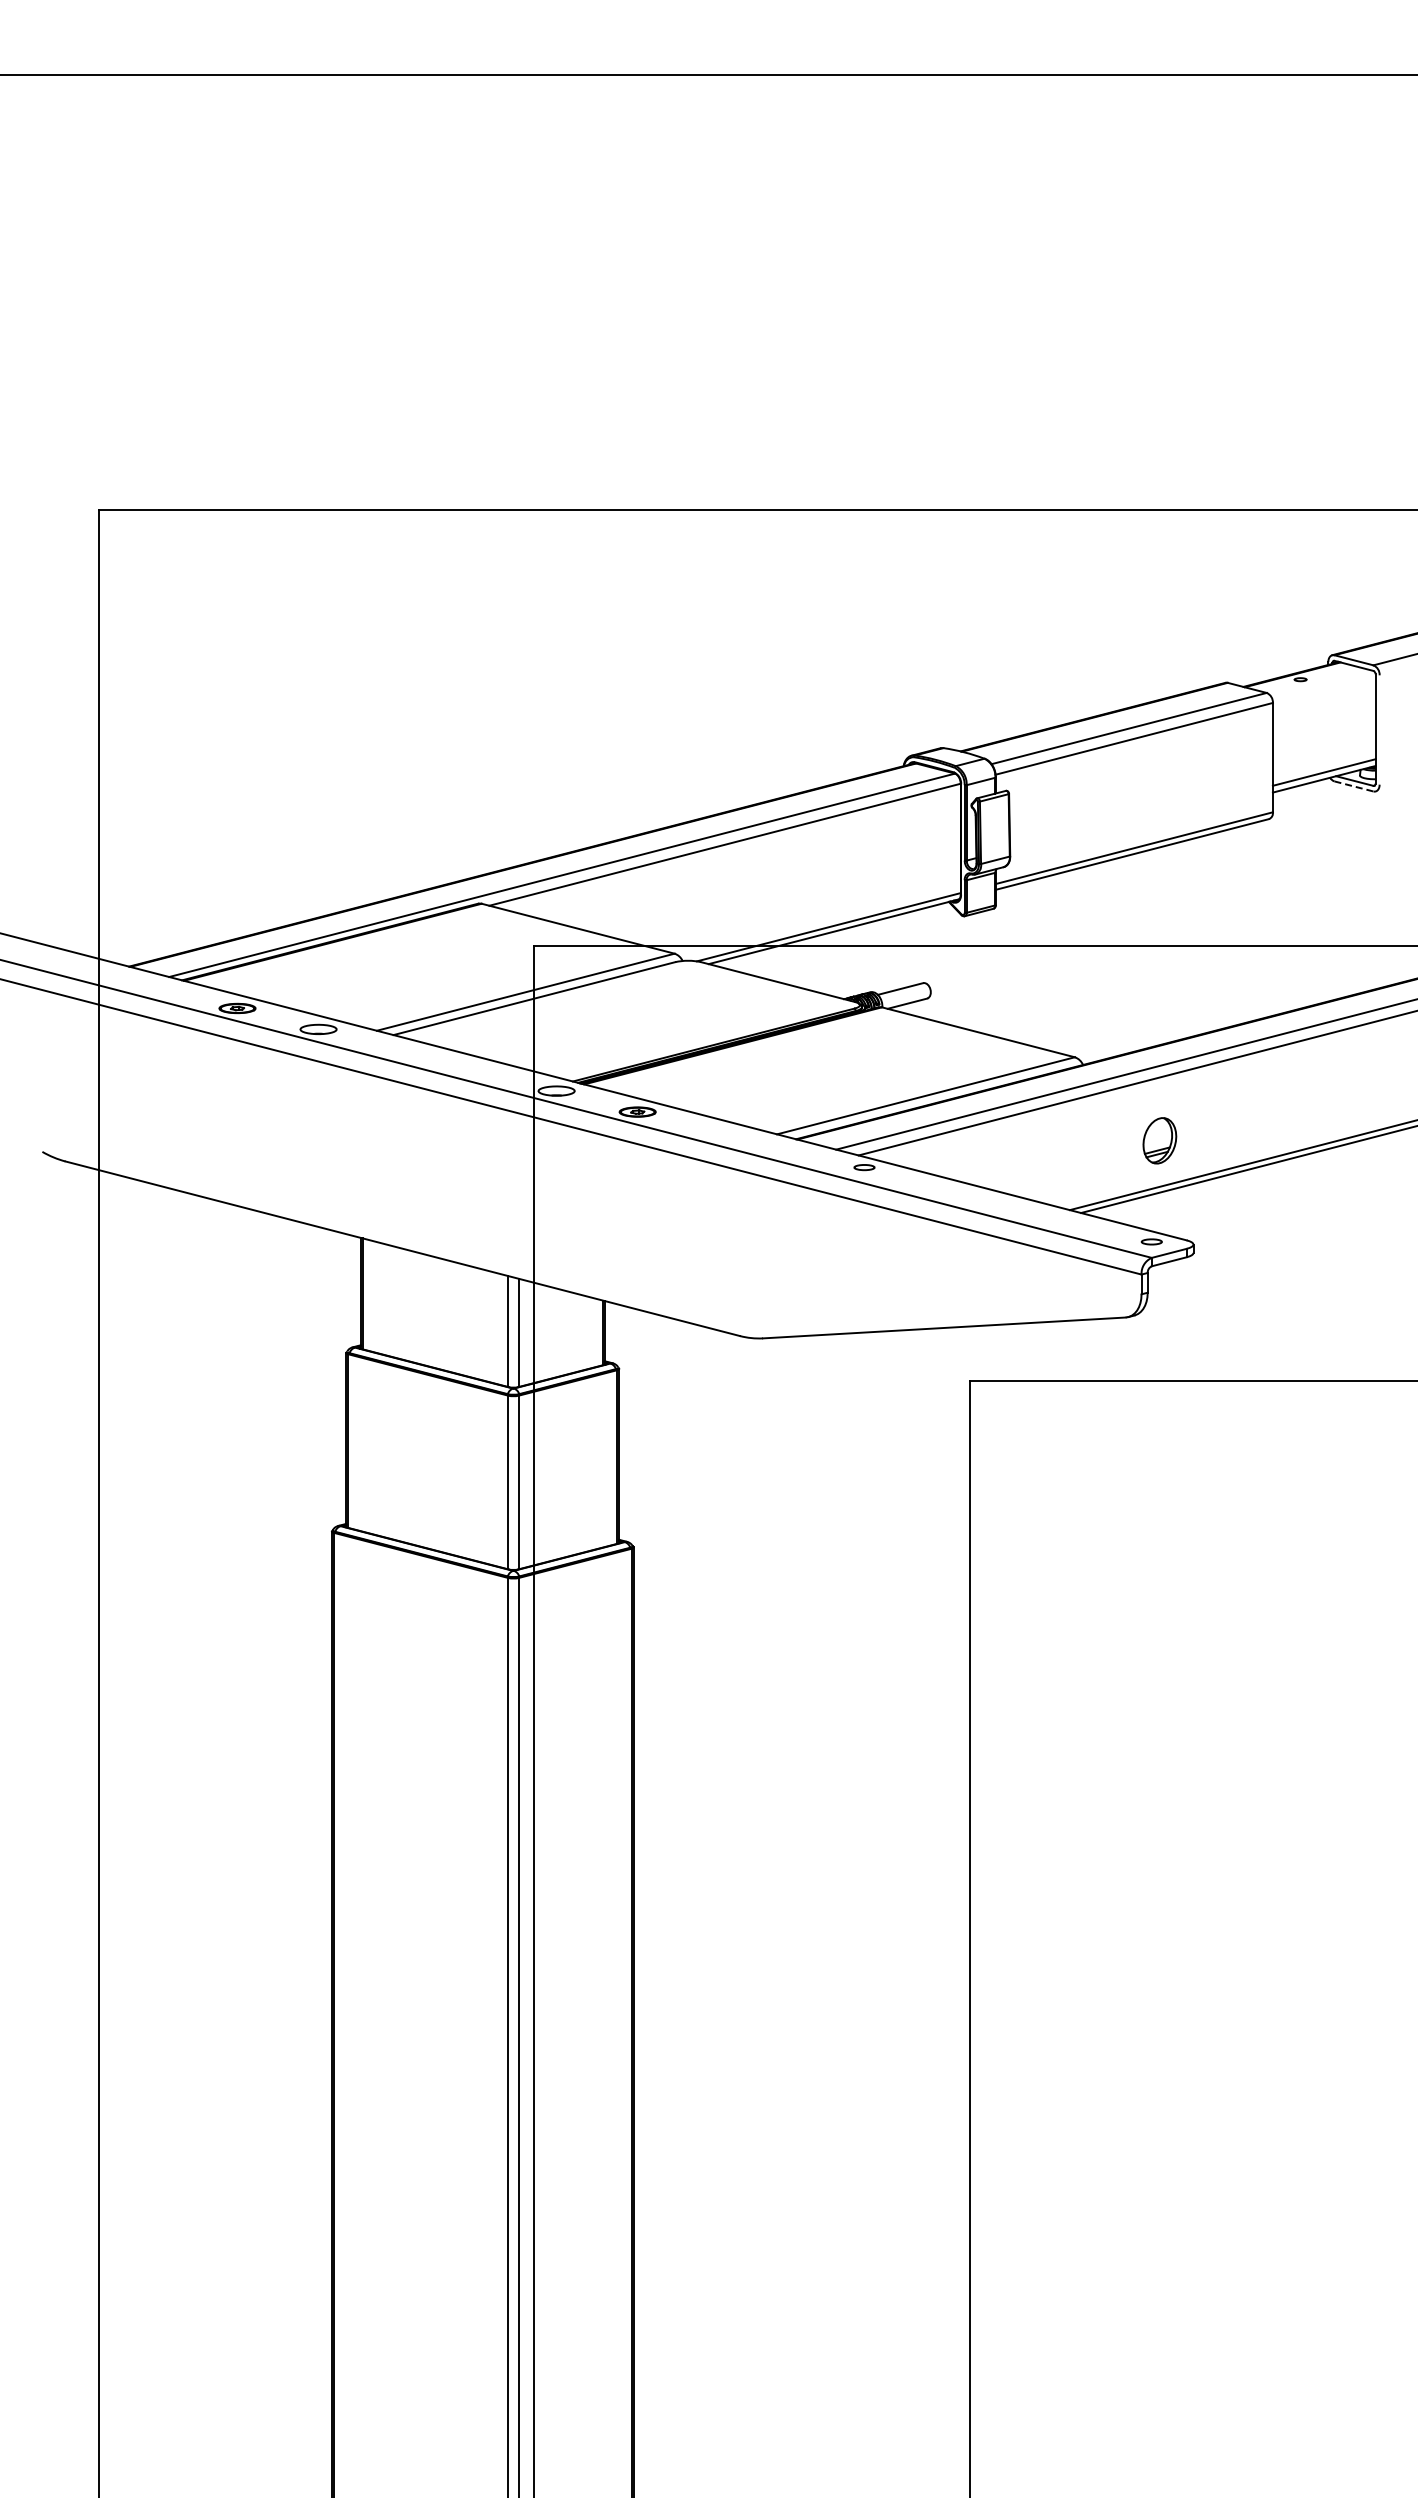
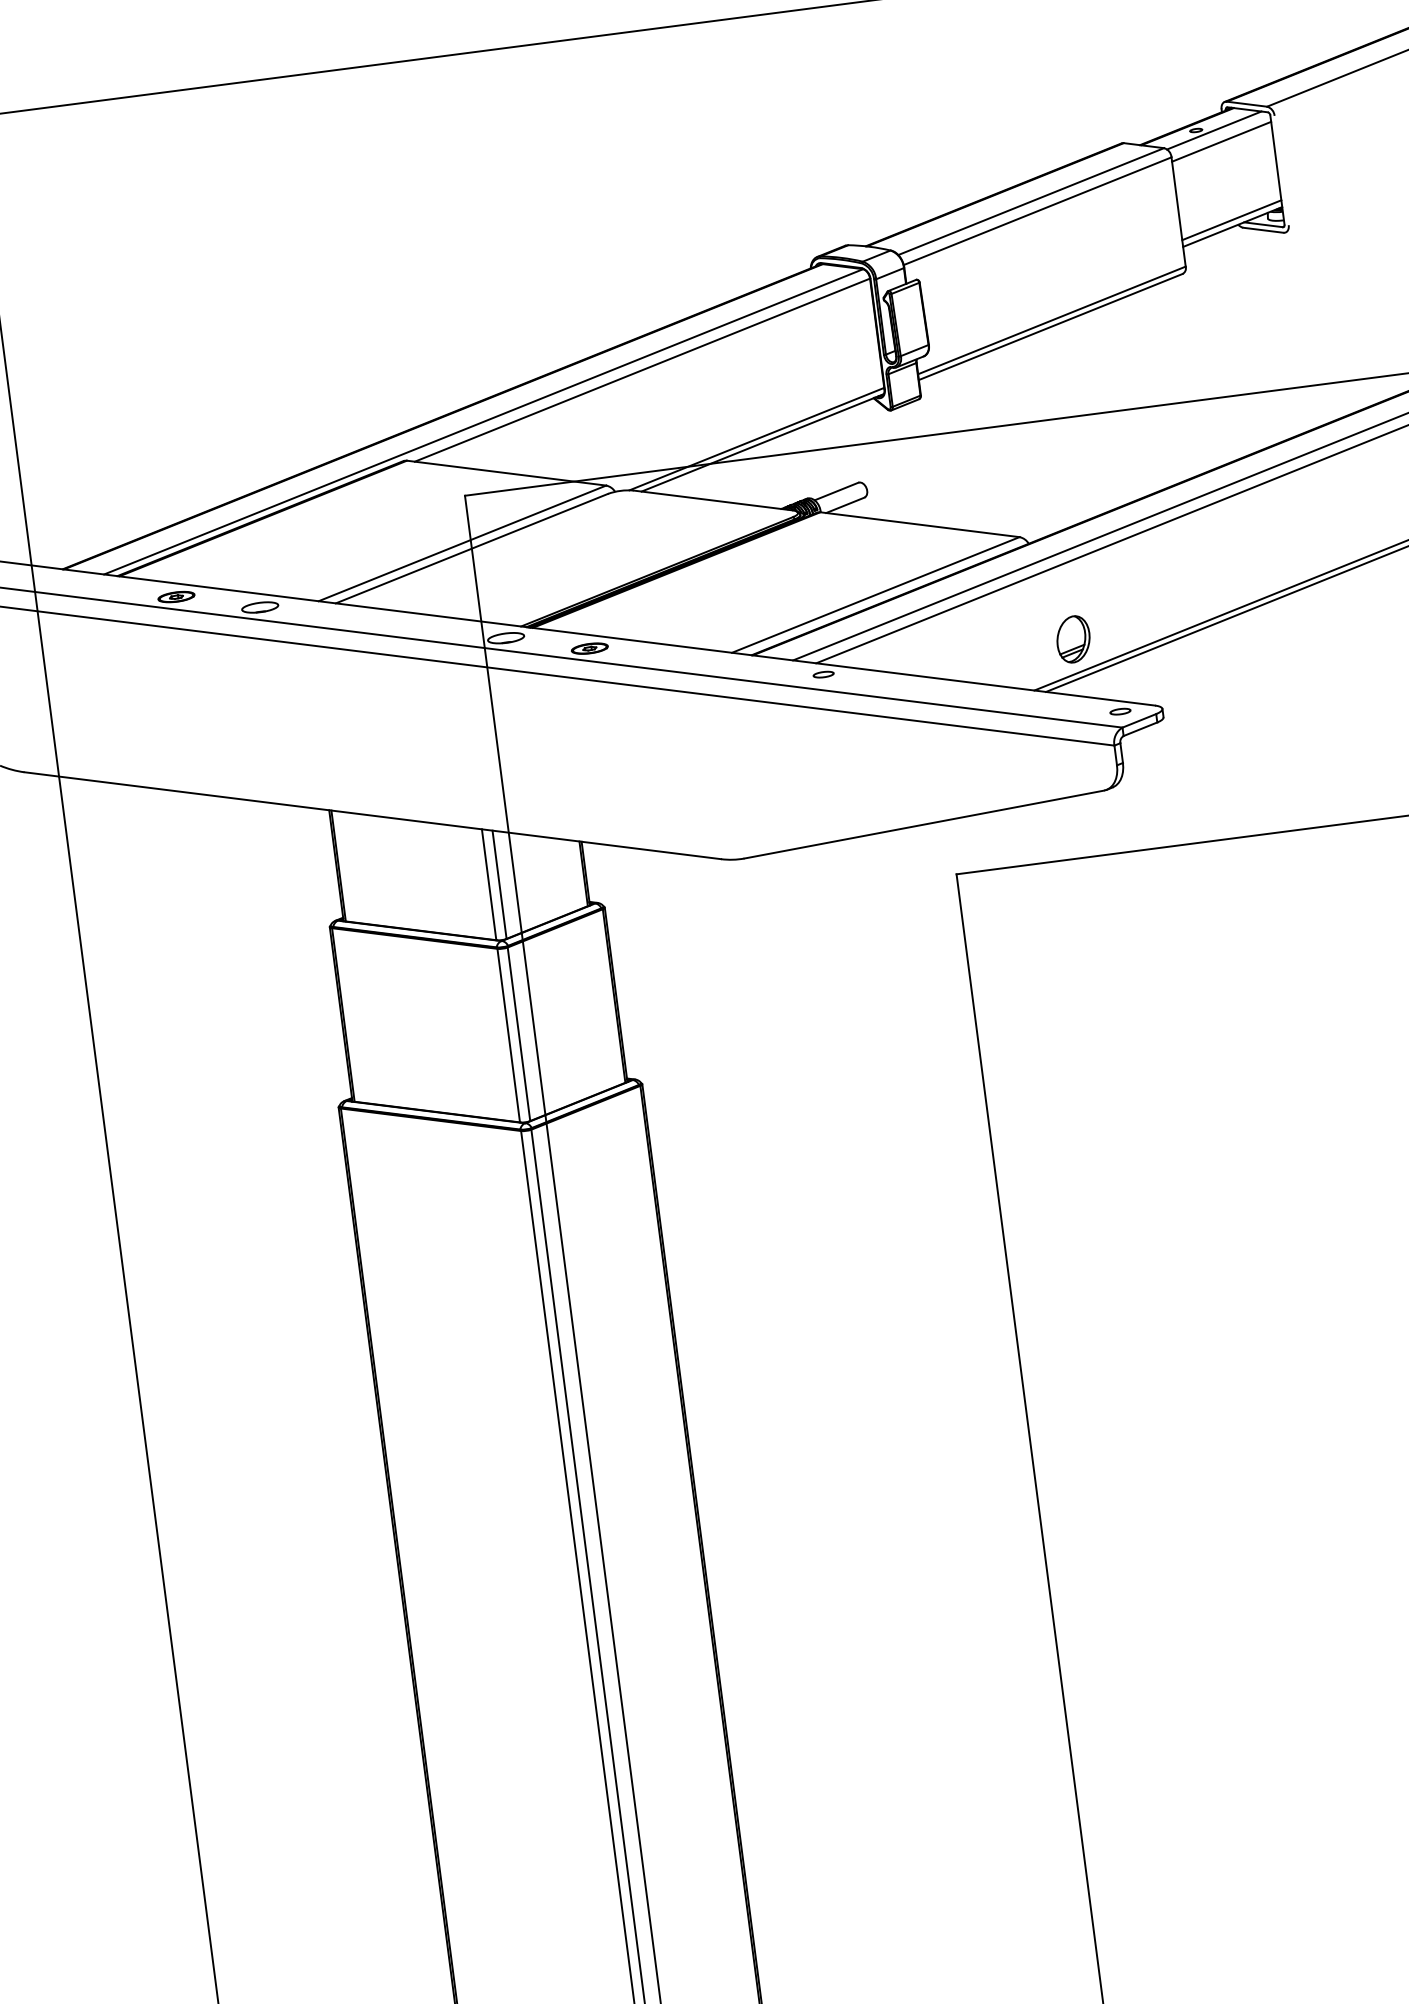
line: (1318, 681) -> (1214, 130), added
line: (1323, 693) -> (1220, 141), added
line: (1354, 786) -> (1263, 230), dashed -> solid
part: (1159, 1140) -> (1073, 639), moved

